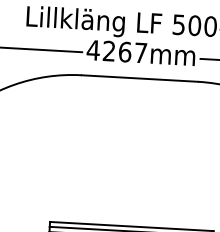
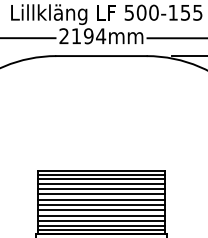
text: (117, 51) -> (82, 36), 4267mm -> 2194mm

